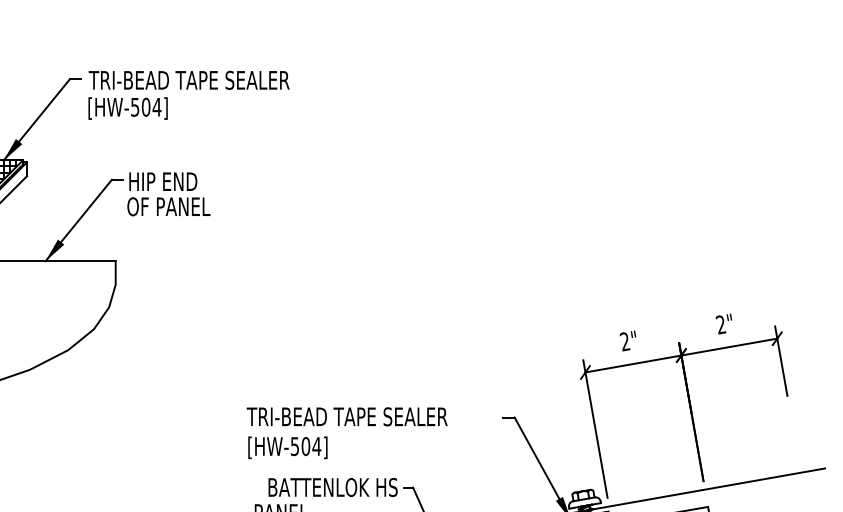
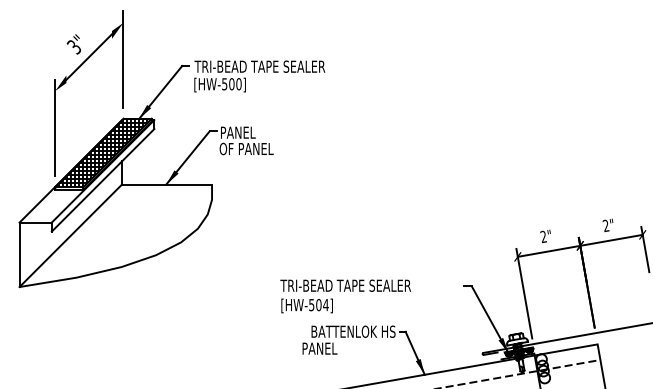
text: (156, 107) -> (238, 84), [HW-504] -> [HW-500]
text: (164, 181) -> (243, 132), HIP END -> PANEL
text: (346, 433) -> (345, 296), moved

